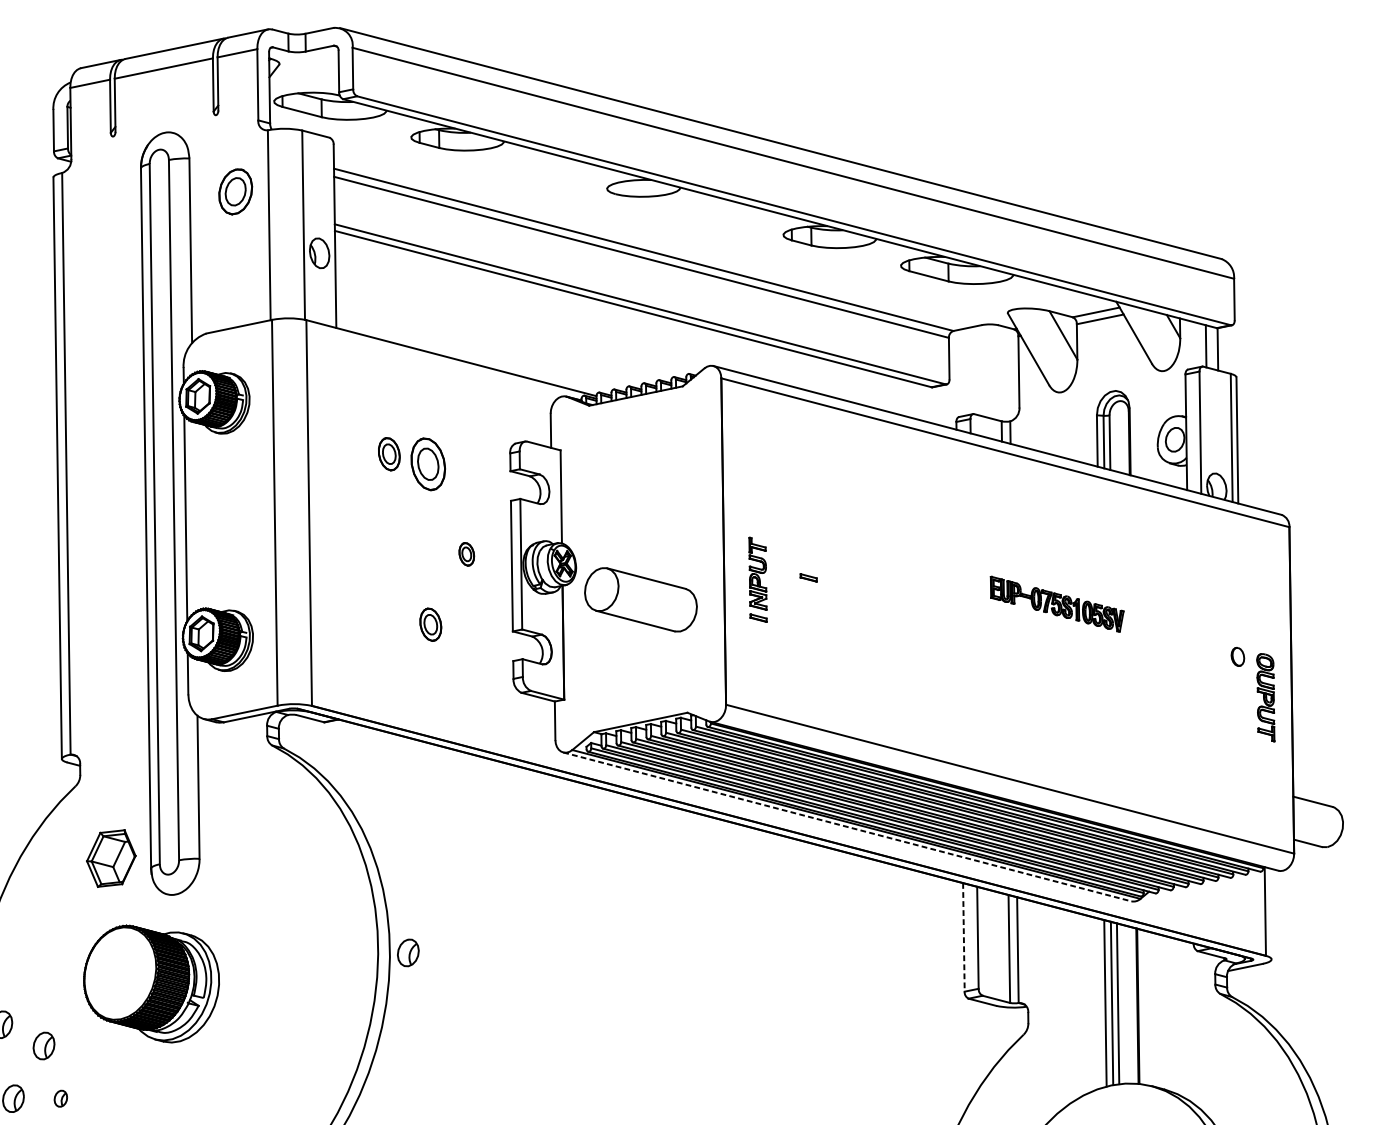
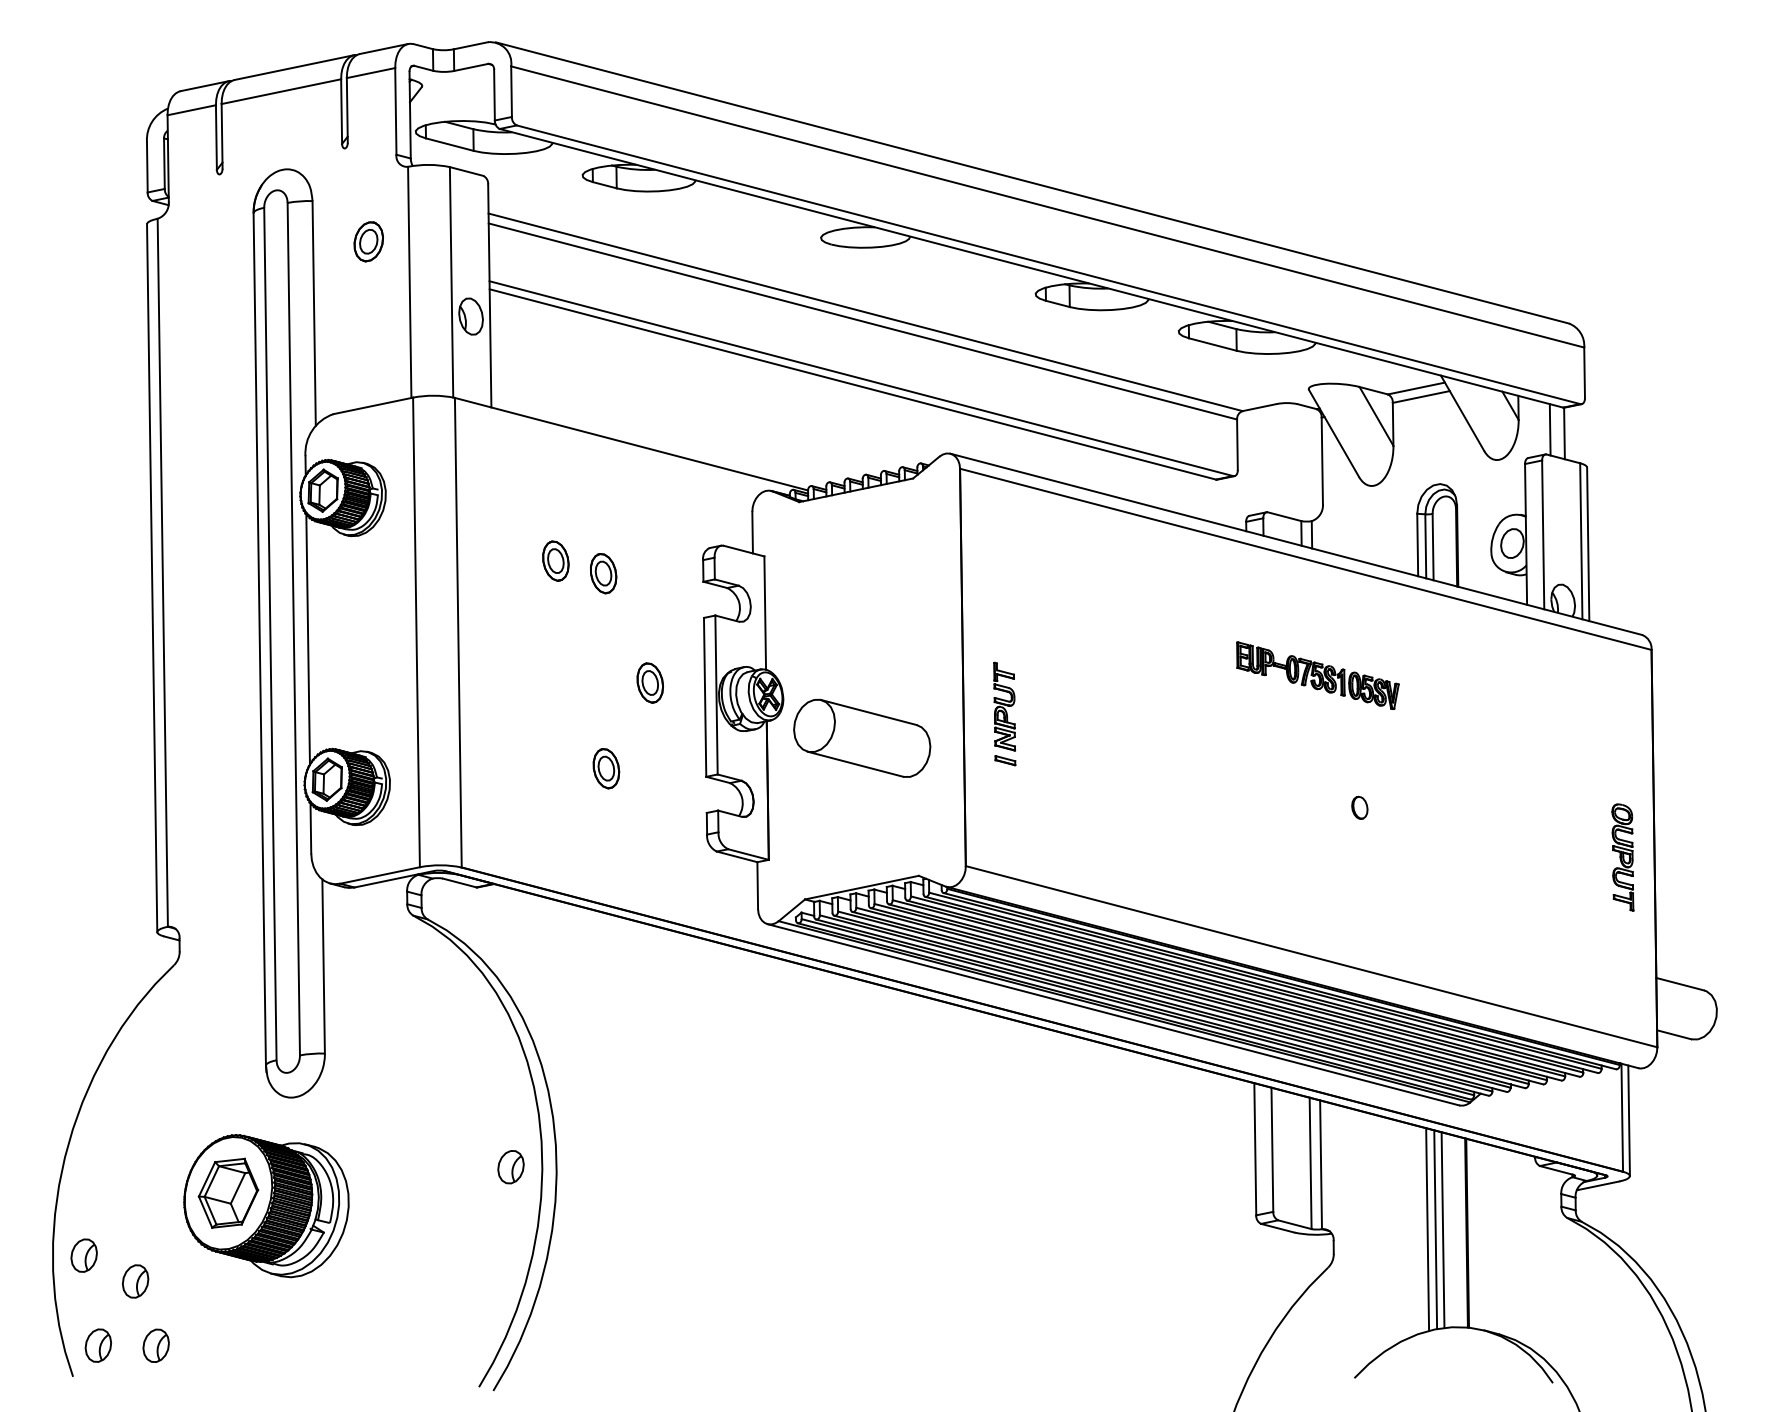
part: (235, 191) -> (368, 241), size x0.71
part: (428, 464) -> (603, 573), size x0.62
part: (466, 553) -> (649, 682), size x1.43
part: (808, 577) -> (1066, 711), removed
part: (1056, 604) -> (1317, 675), moved
part: (1237, 656) -> (1359, 807), moved
line: (847, 826) -> (1113, 1014), dashed -> solid
part: (111, 857) -> (228, 1192), moved
line: (1270, 913) -> (1628, 1120), added
line: (964, 937) -> (1255, 1149), dashed -> solid
part: (407, 953) -> (510, 1167), moved
part: (60, 1098) -> (155, 1345), size x1.67

